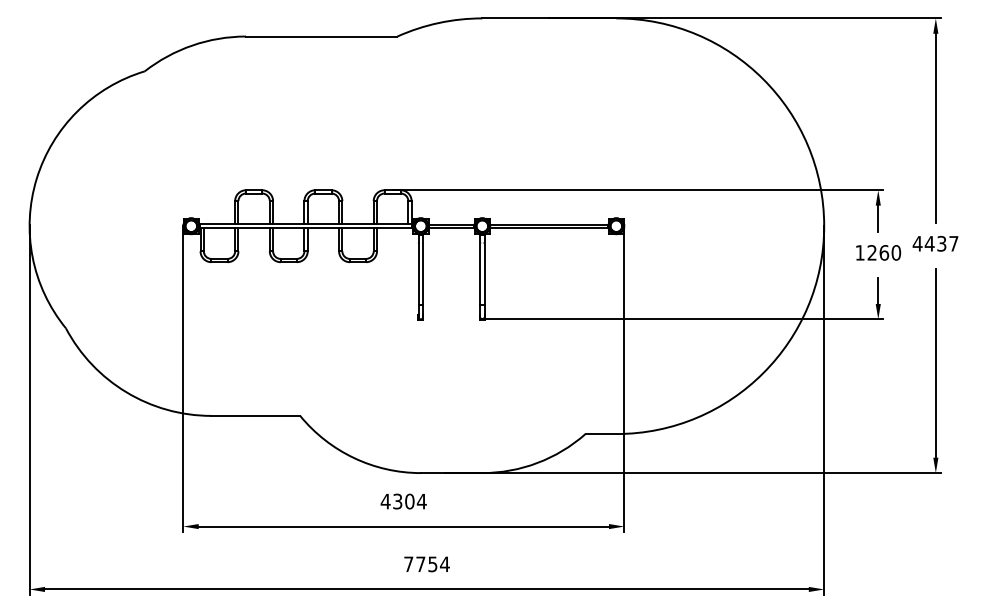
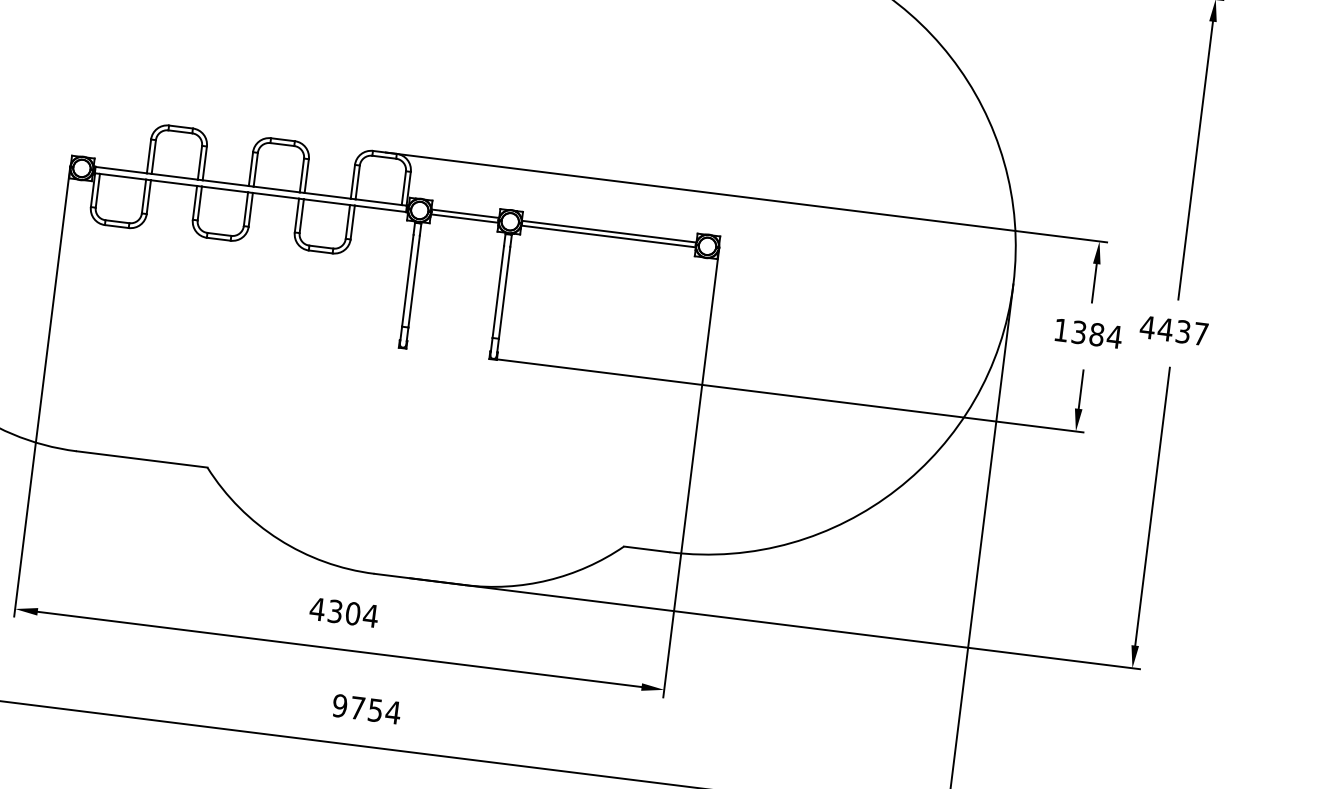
text: (884, 252) -> (1097, 334), 1260 -> 1384
text: (408, 564) -> (339, 706), 7754 -> 9754

